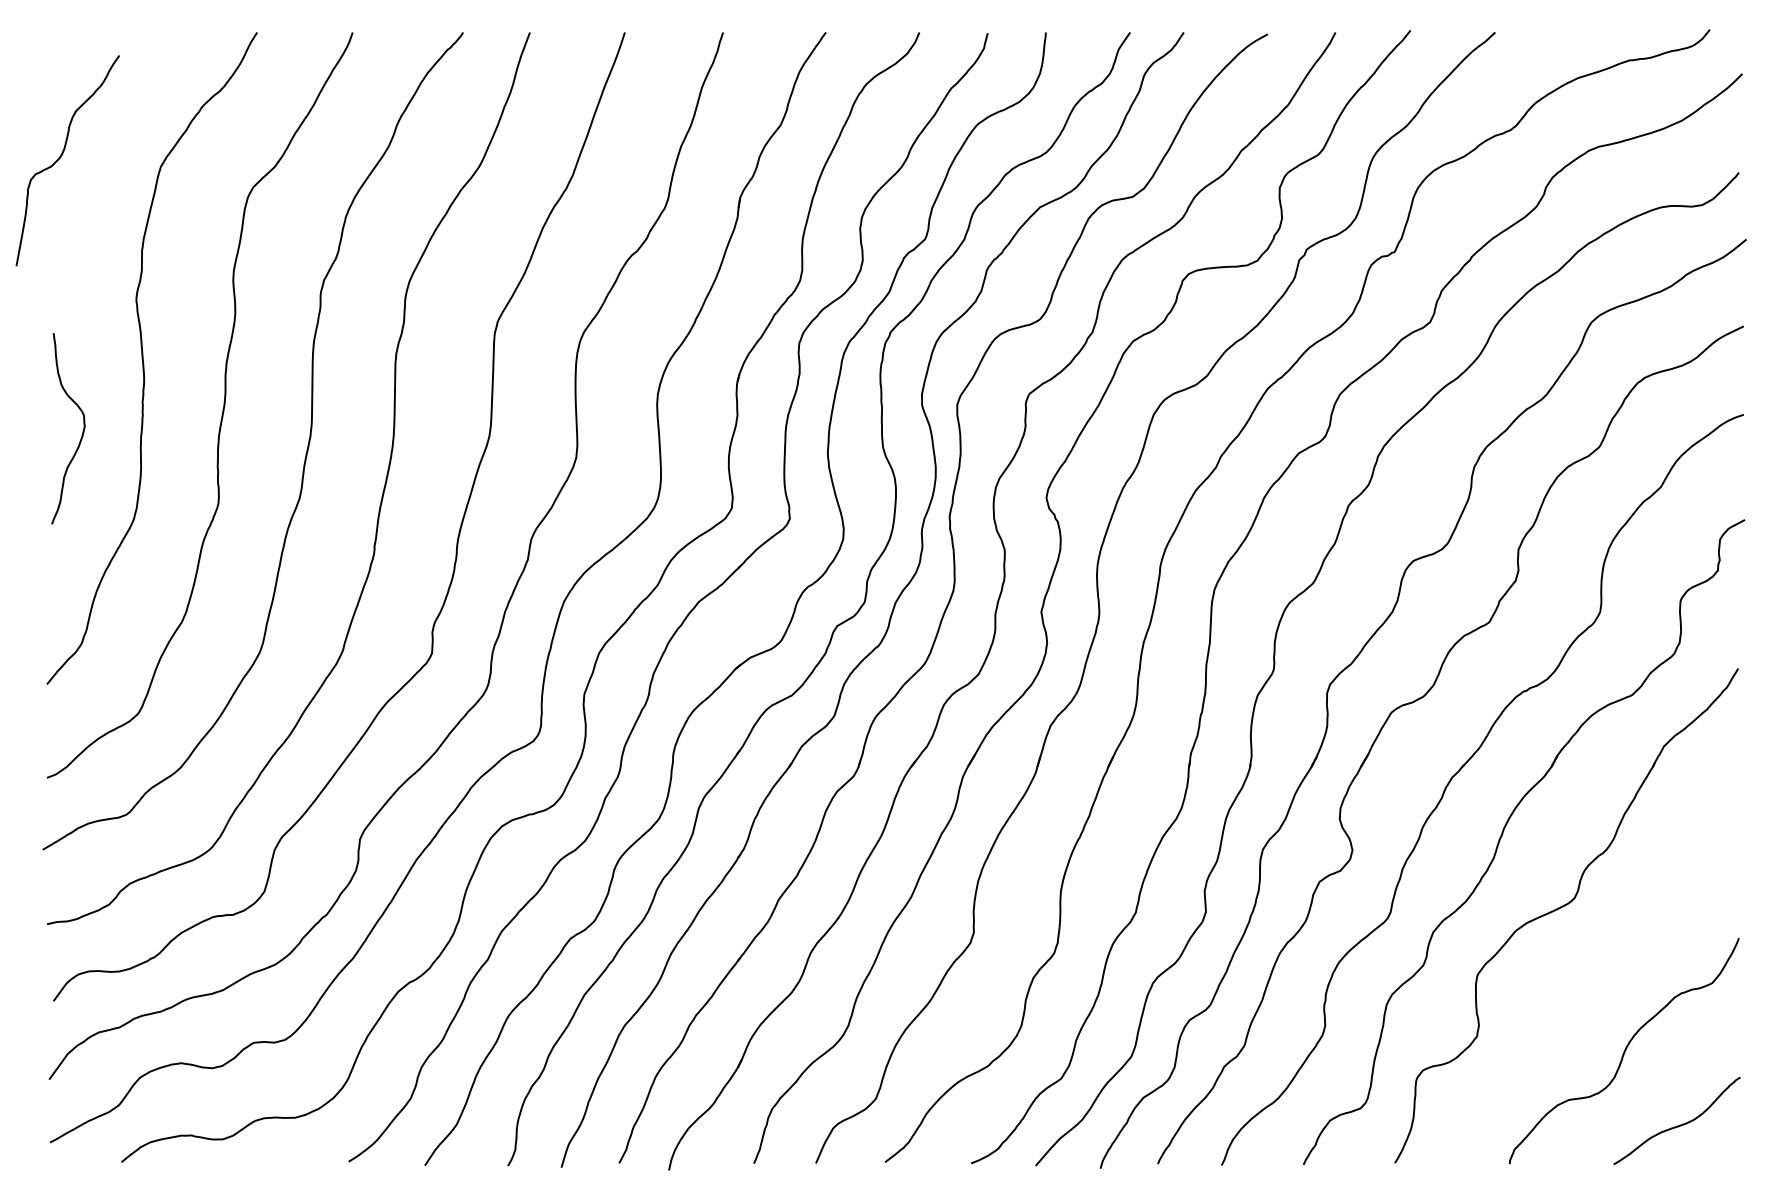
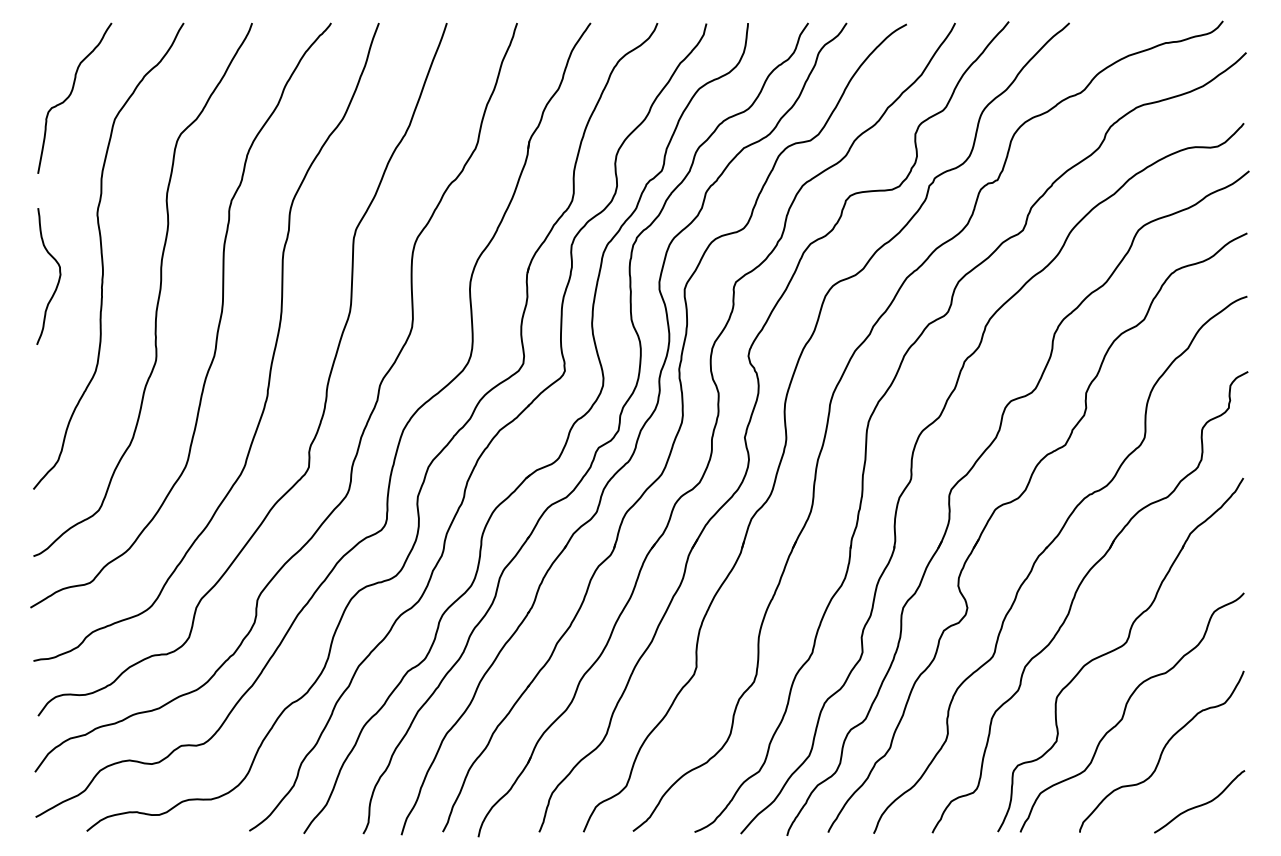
curve: (61, 157) -> (70, 96), moved
curve: (82, 431) -> (58, 278), moved
curve: (1573, 993) -> (1125, 710), added

